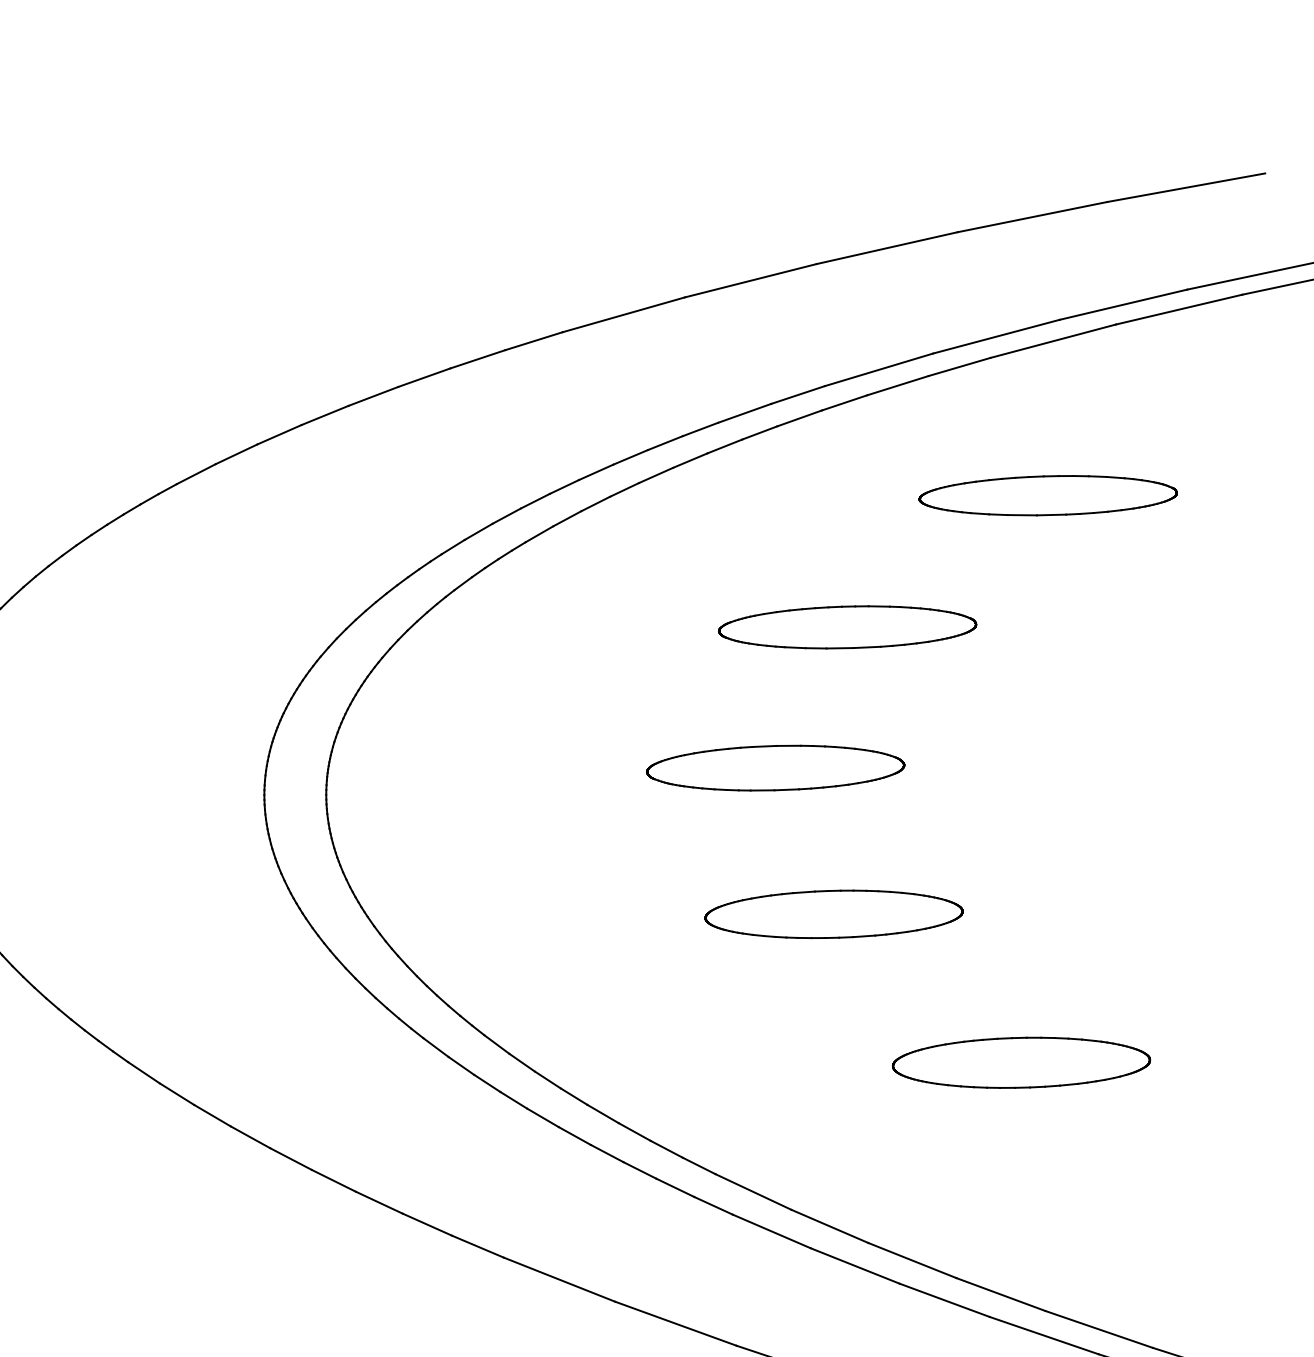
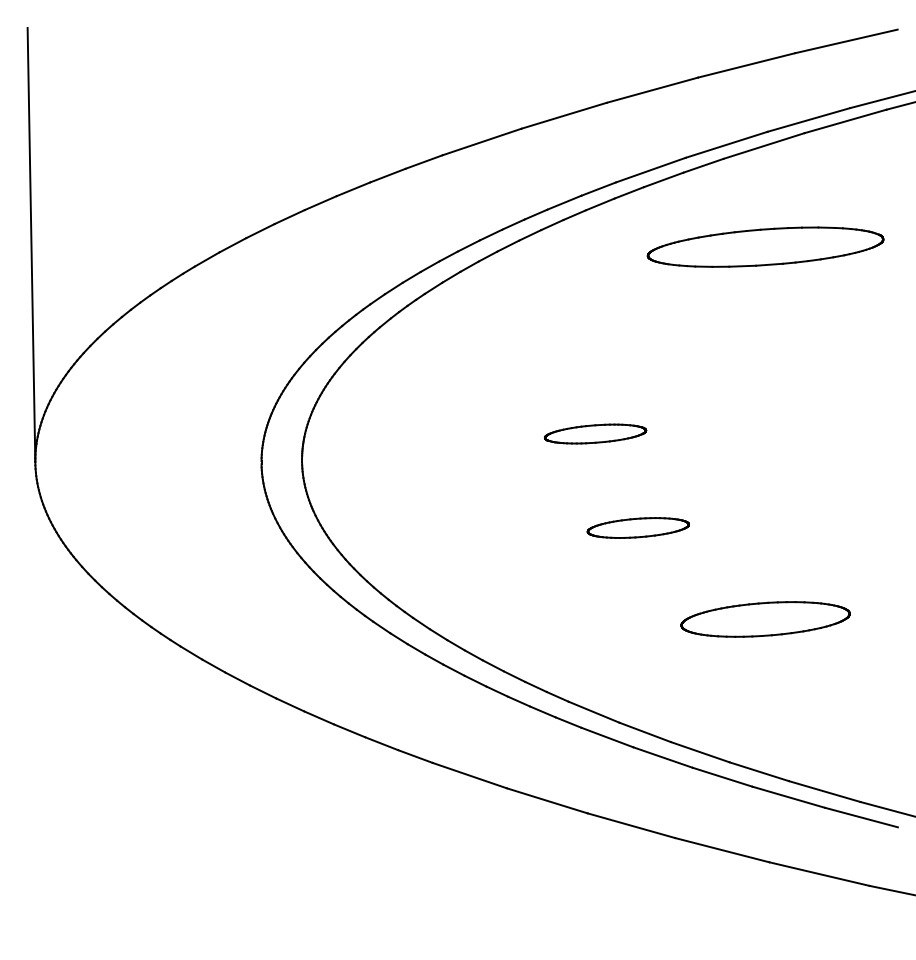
part: (1048, 496) -> (765, 247), size x1.4
part: (847, 627) -> (638, 339), removed
part: (775, 767) -> (595, 433), size x0.6
part: (834, 913) -> (638, 527), size x0.6

